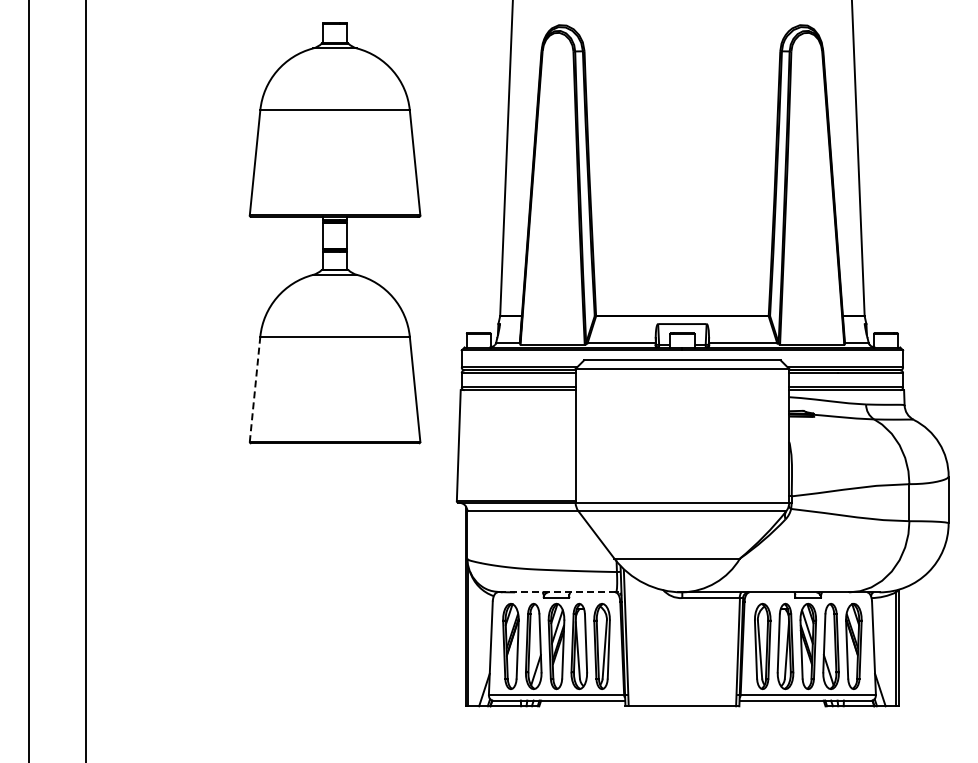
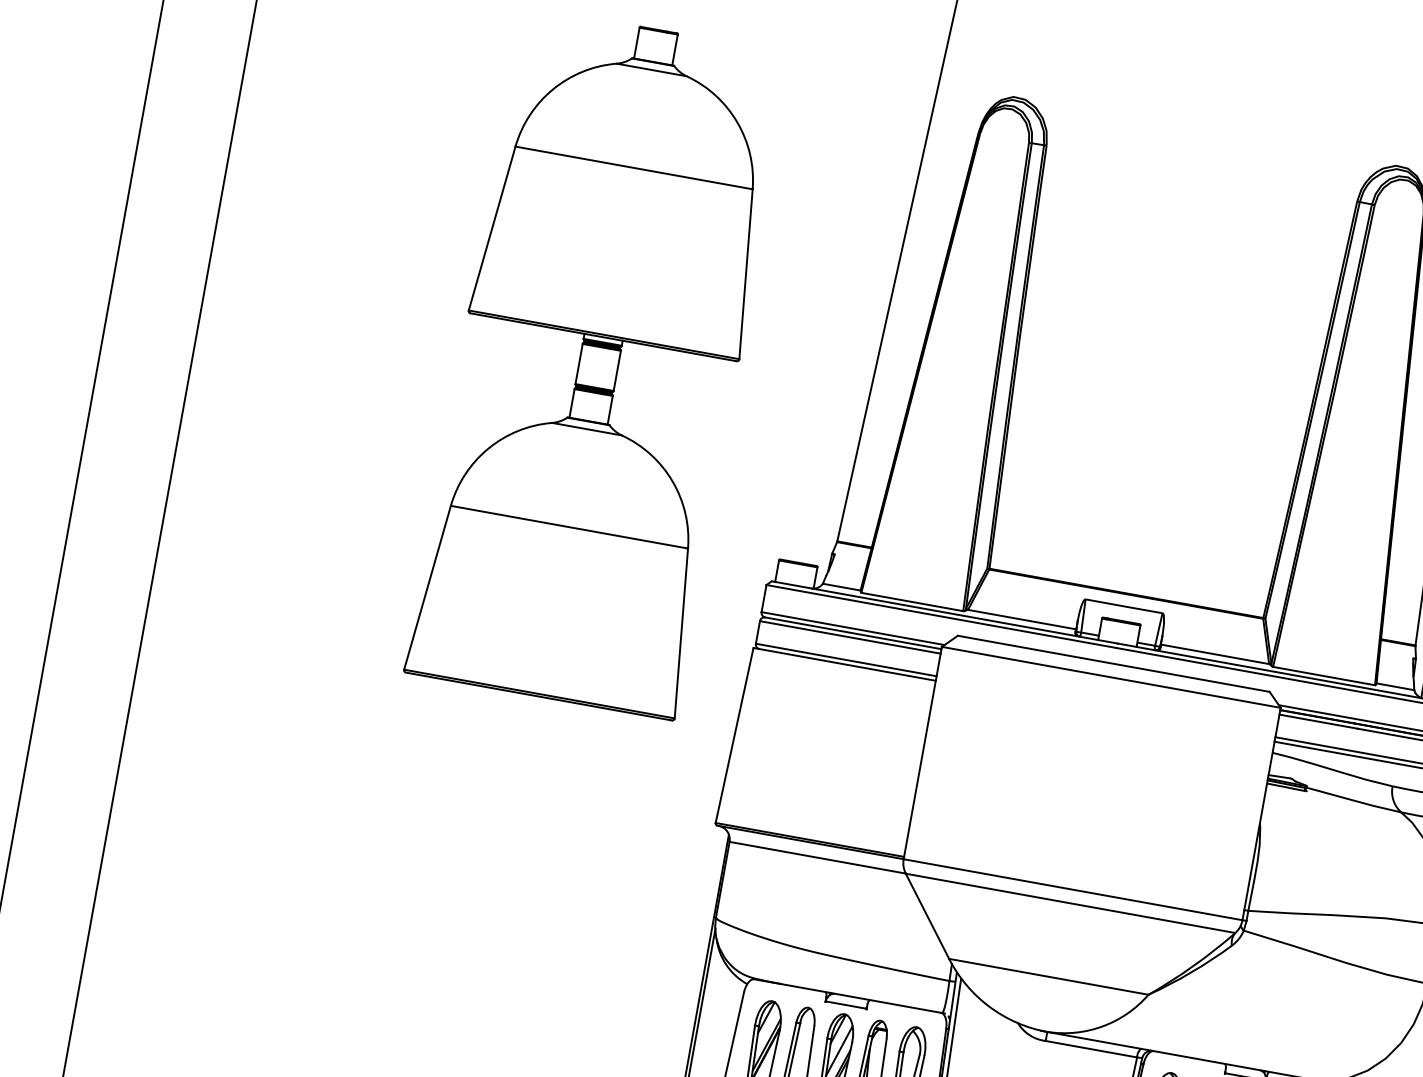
line: (255, 389) -> (428, 588), dashed -> solid
line: (558, 592) -> (850, 996), dashed -> solid

